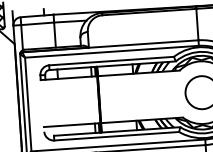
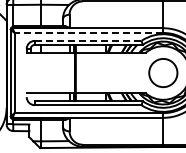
line: (111, 51) -> (88, 32), solid -> dashed
line: (111, 60) -> (88, 40), solid -> dashed

